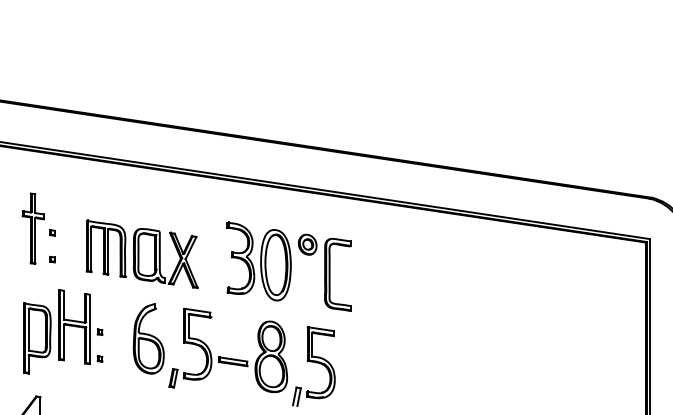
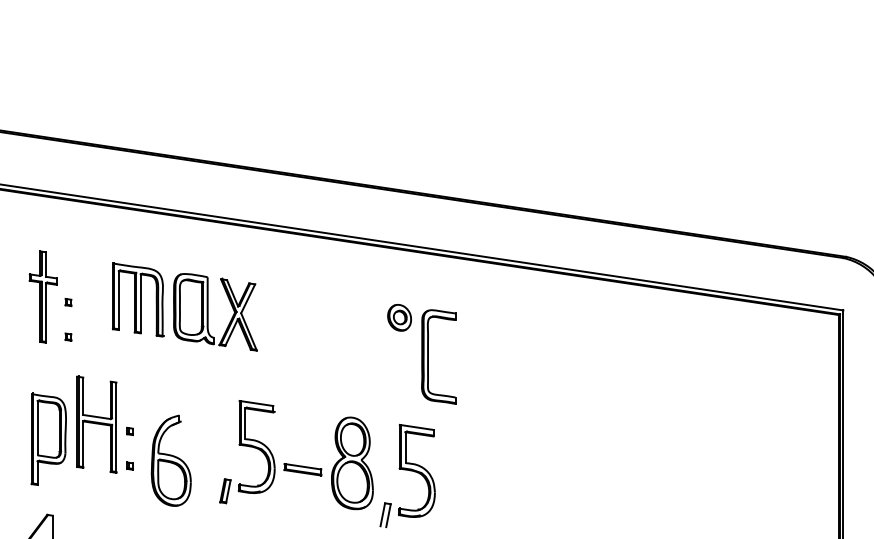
part: (141, 254) -> (183, 307), moved
part: (258, 261) -> (335, 339), removed
part: (148, 338) -> (170, 460), moved

